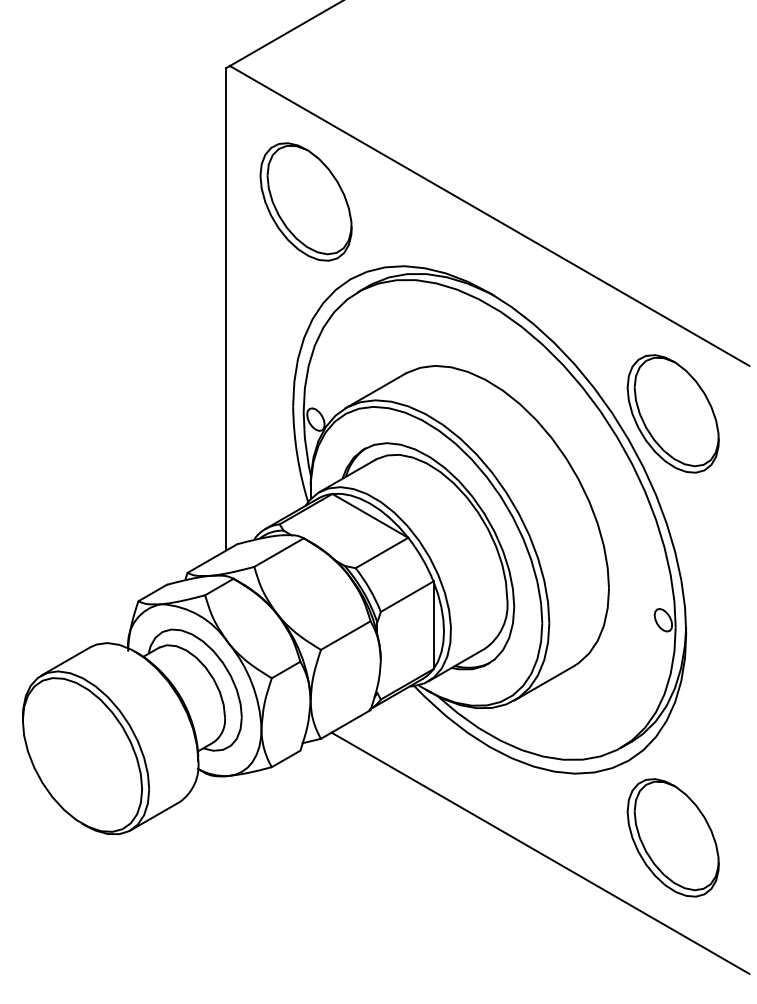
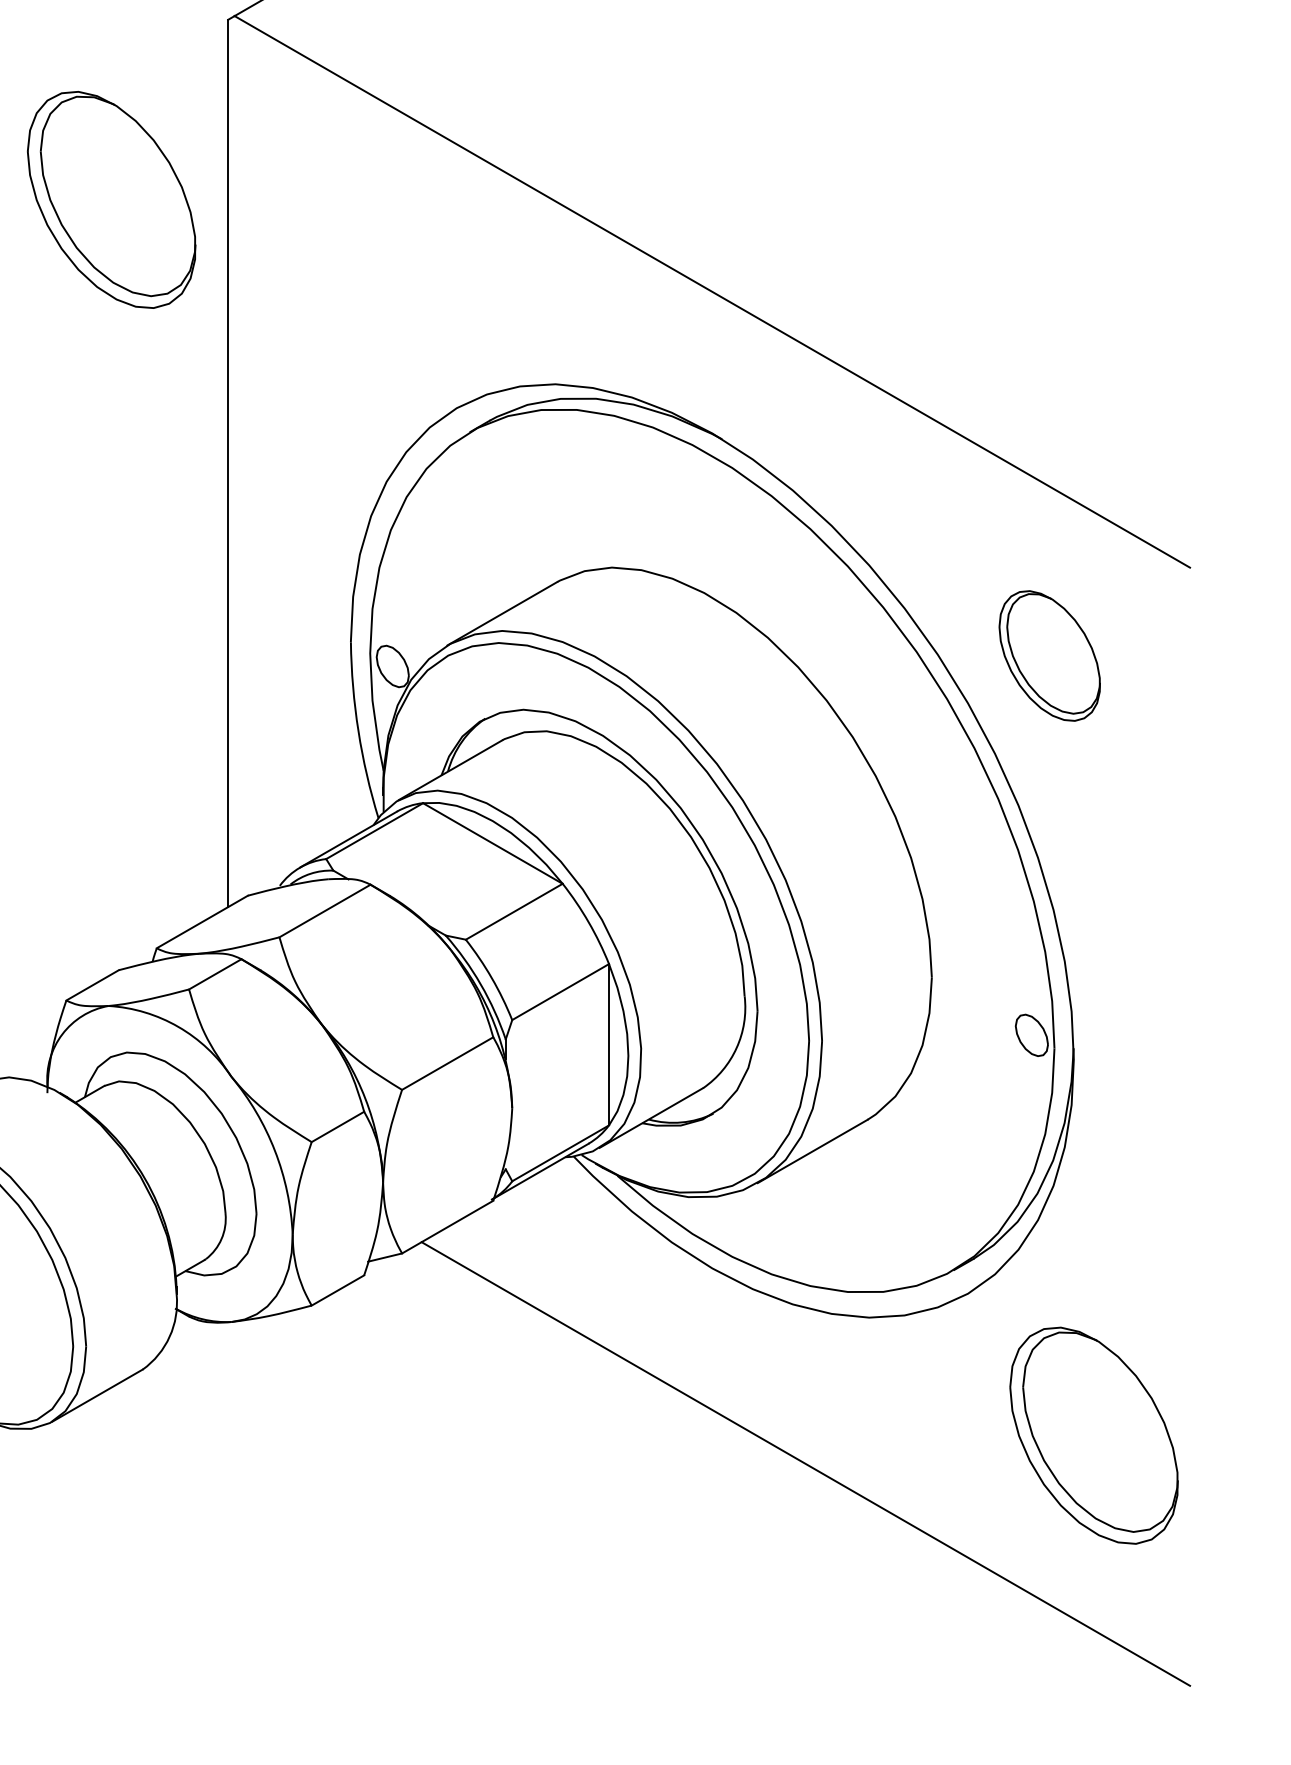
part: (305, 201) -> (110, 199), moved
part: (672, 413) -> (1048, 655), size x0.6
part: (672, 837) -> (1092, 1434), moved

